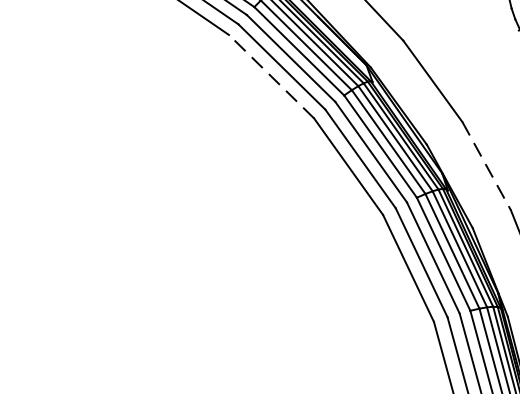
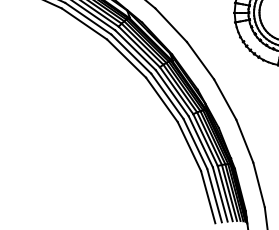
line: (271, 76) -> (126, 58), dashed -> solid
line: (487, 168) -> (225, 100), dashed -> solid

